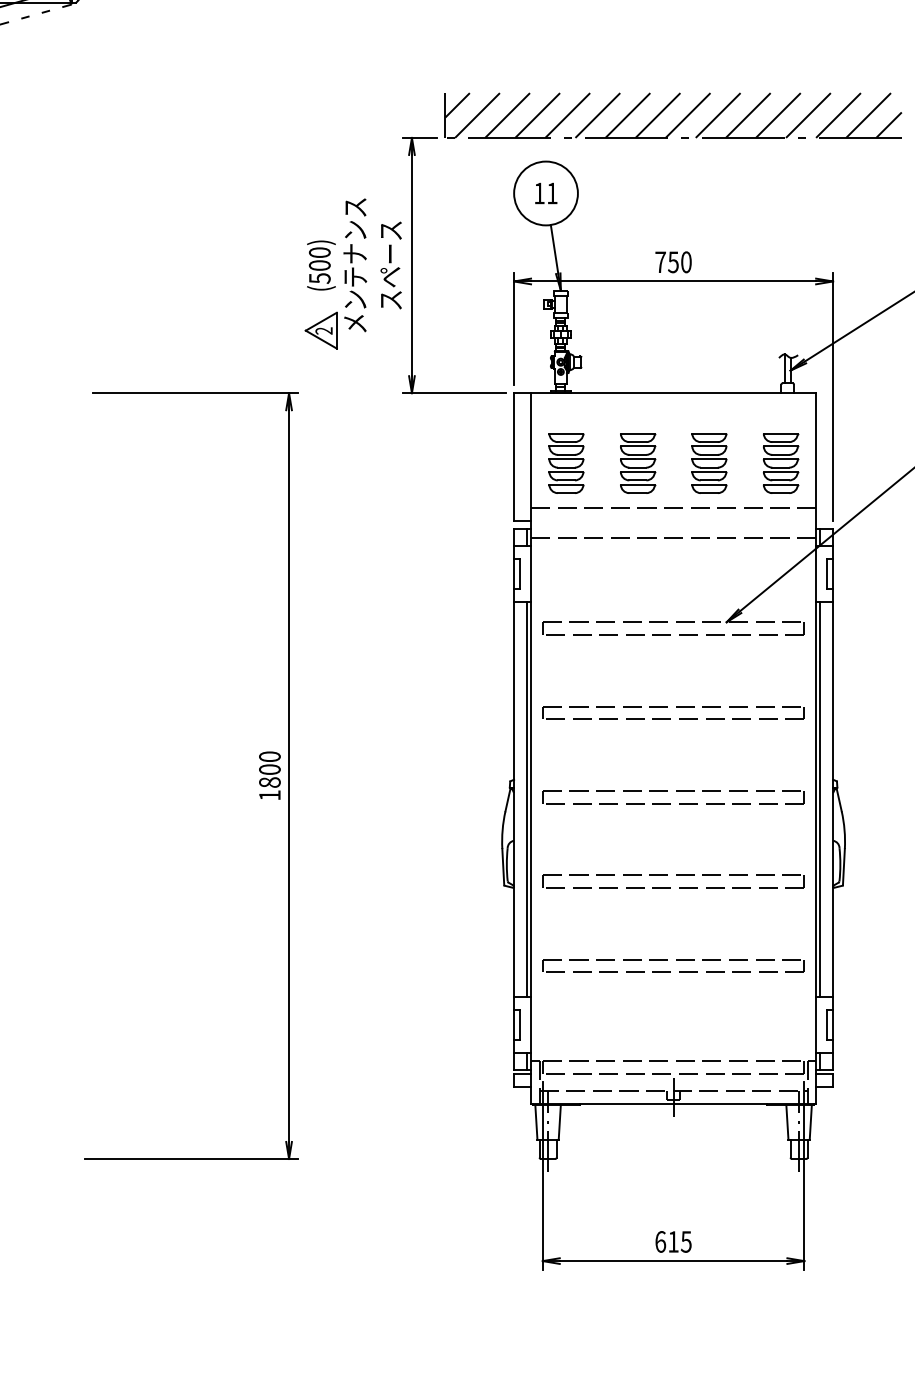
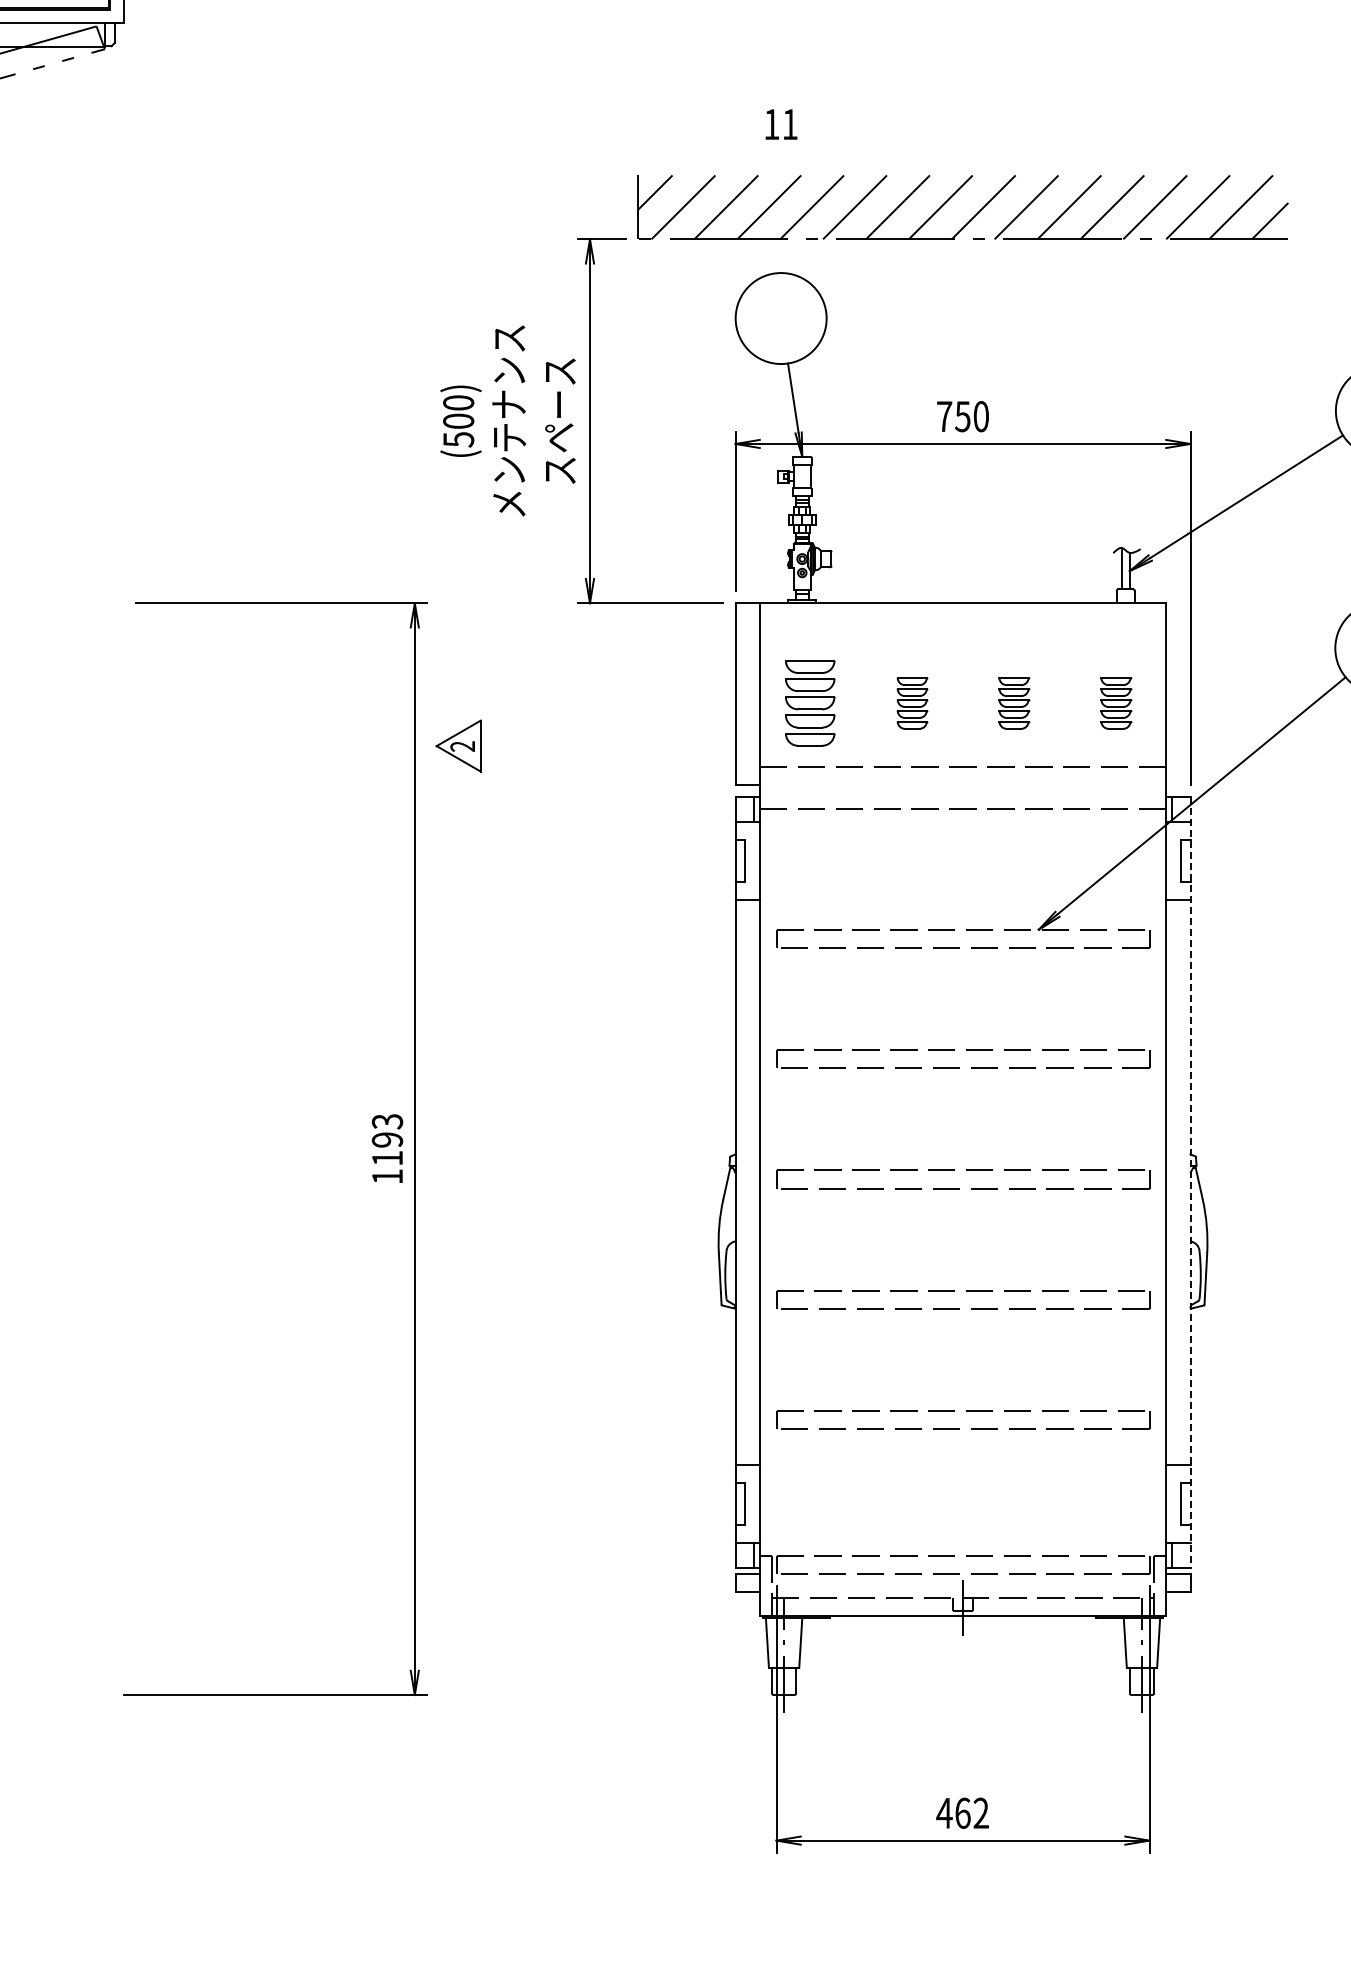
text: (546, 193) -> (781, 124), moved
part: (321, 330) -> (458, 745), moved
part: (638, 463) -> (912, 703), size x0.6
part: (708, 463) -> (1013, 703), size x0.6
part: (780, 463) -> (1115, 703), size x0.6
text: (269, 769) -> (387, 1139), 1800 -> 1193
line: (526, 799) -> (753, 1182), removed
line: (820, 799) -> (1172, 1182), removed
line: (833, 799) -> (1190, 1182), solid -> dashed
text: (673, 1241) -> (962, 1812), 615 -> 462

